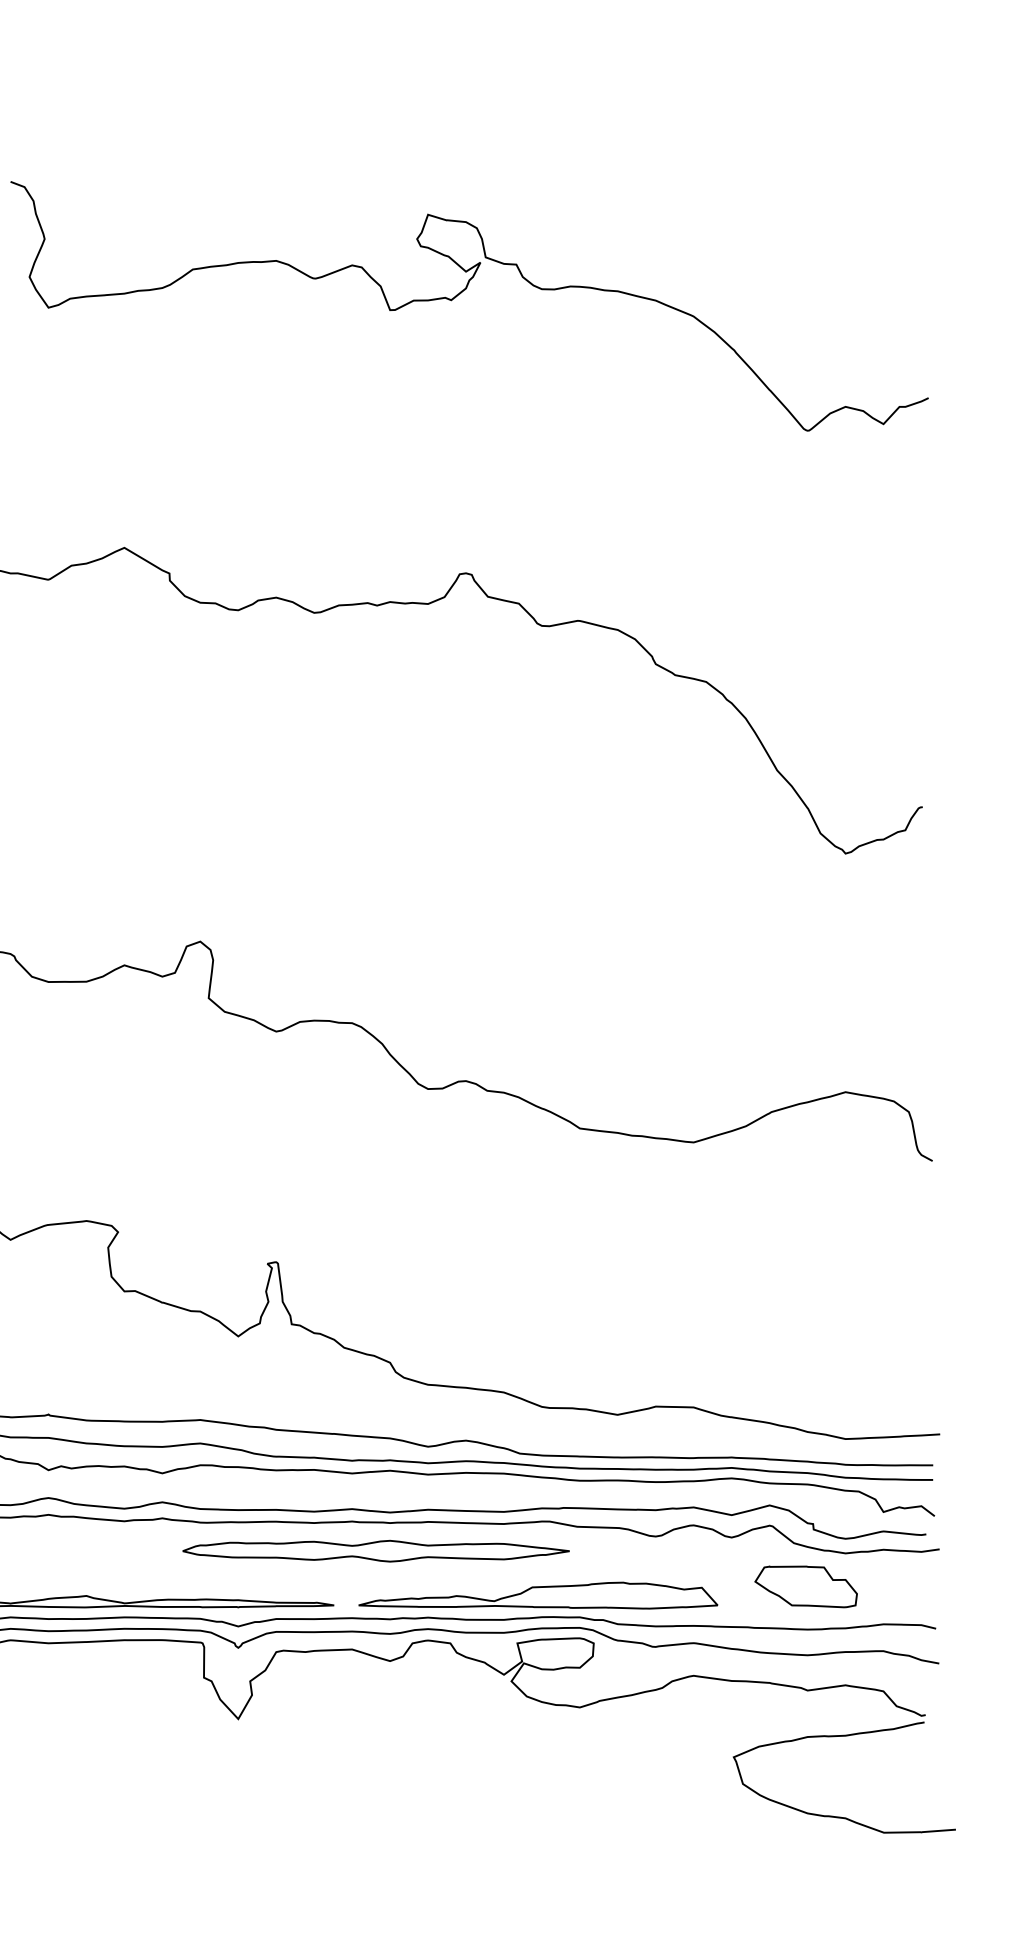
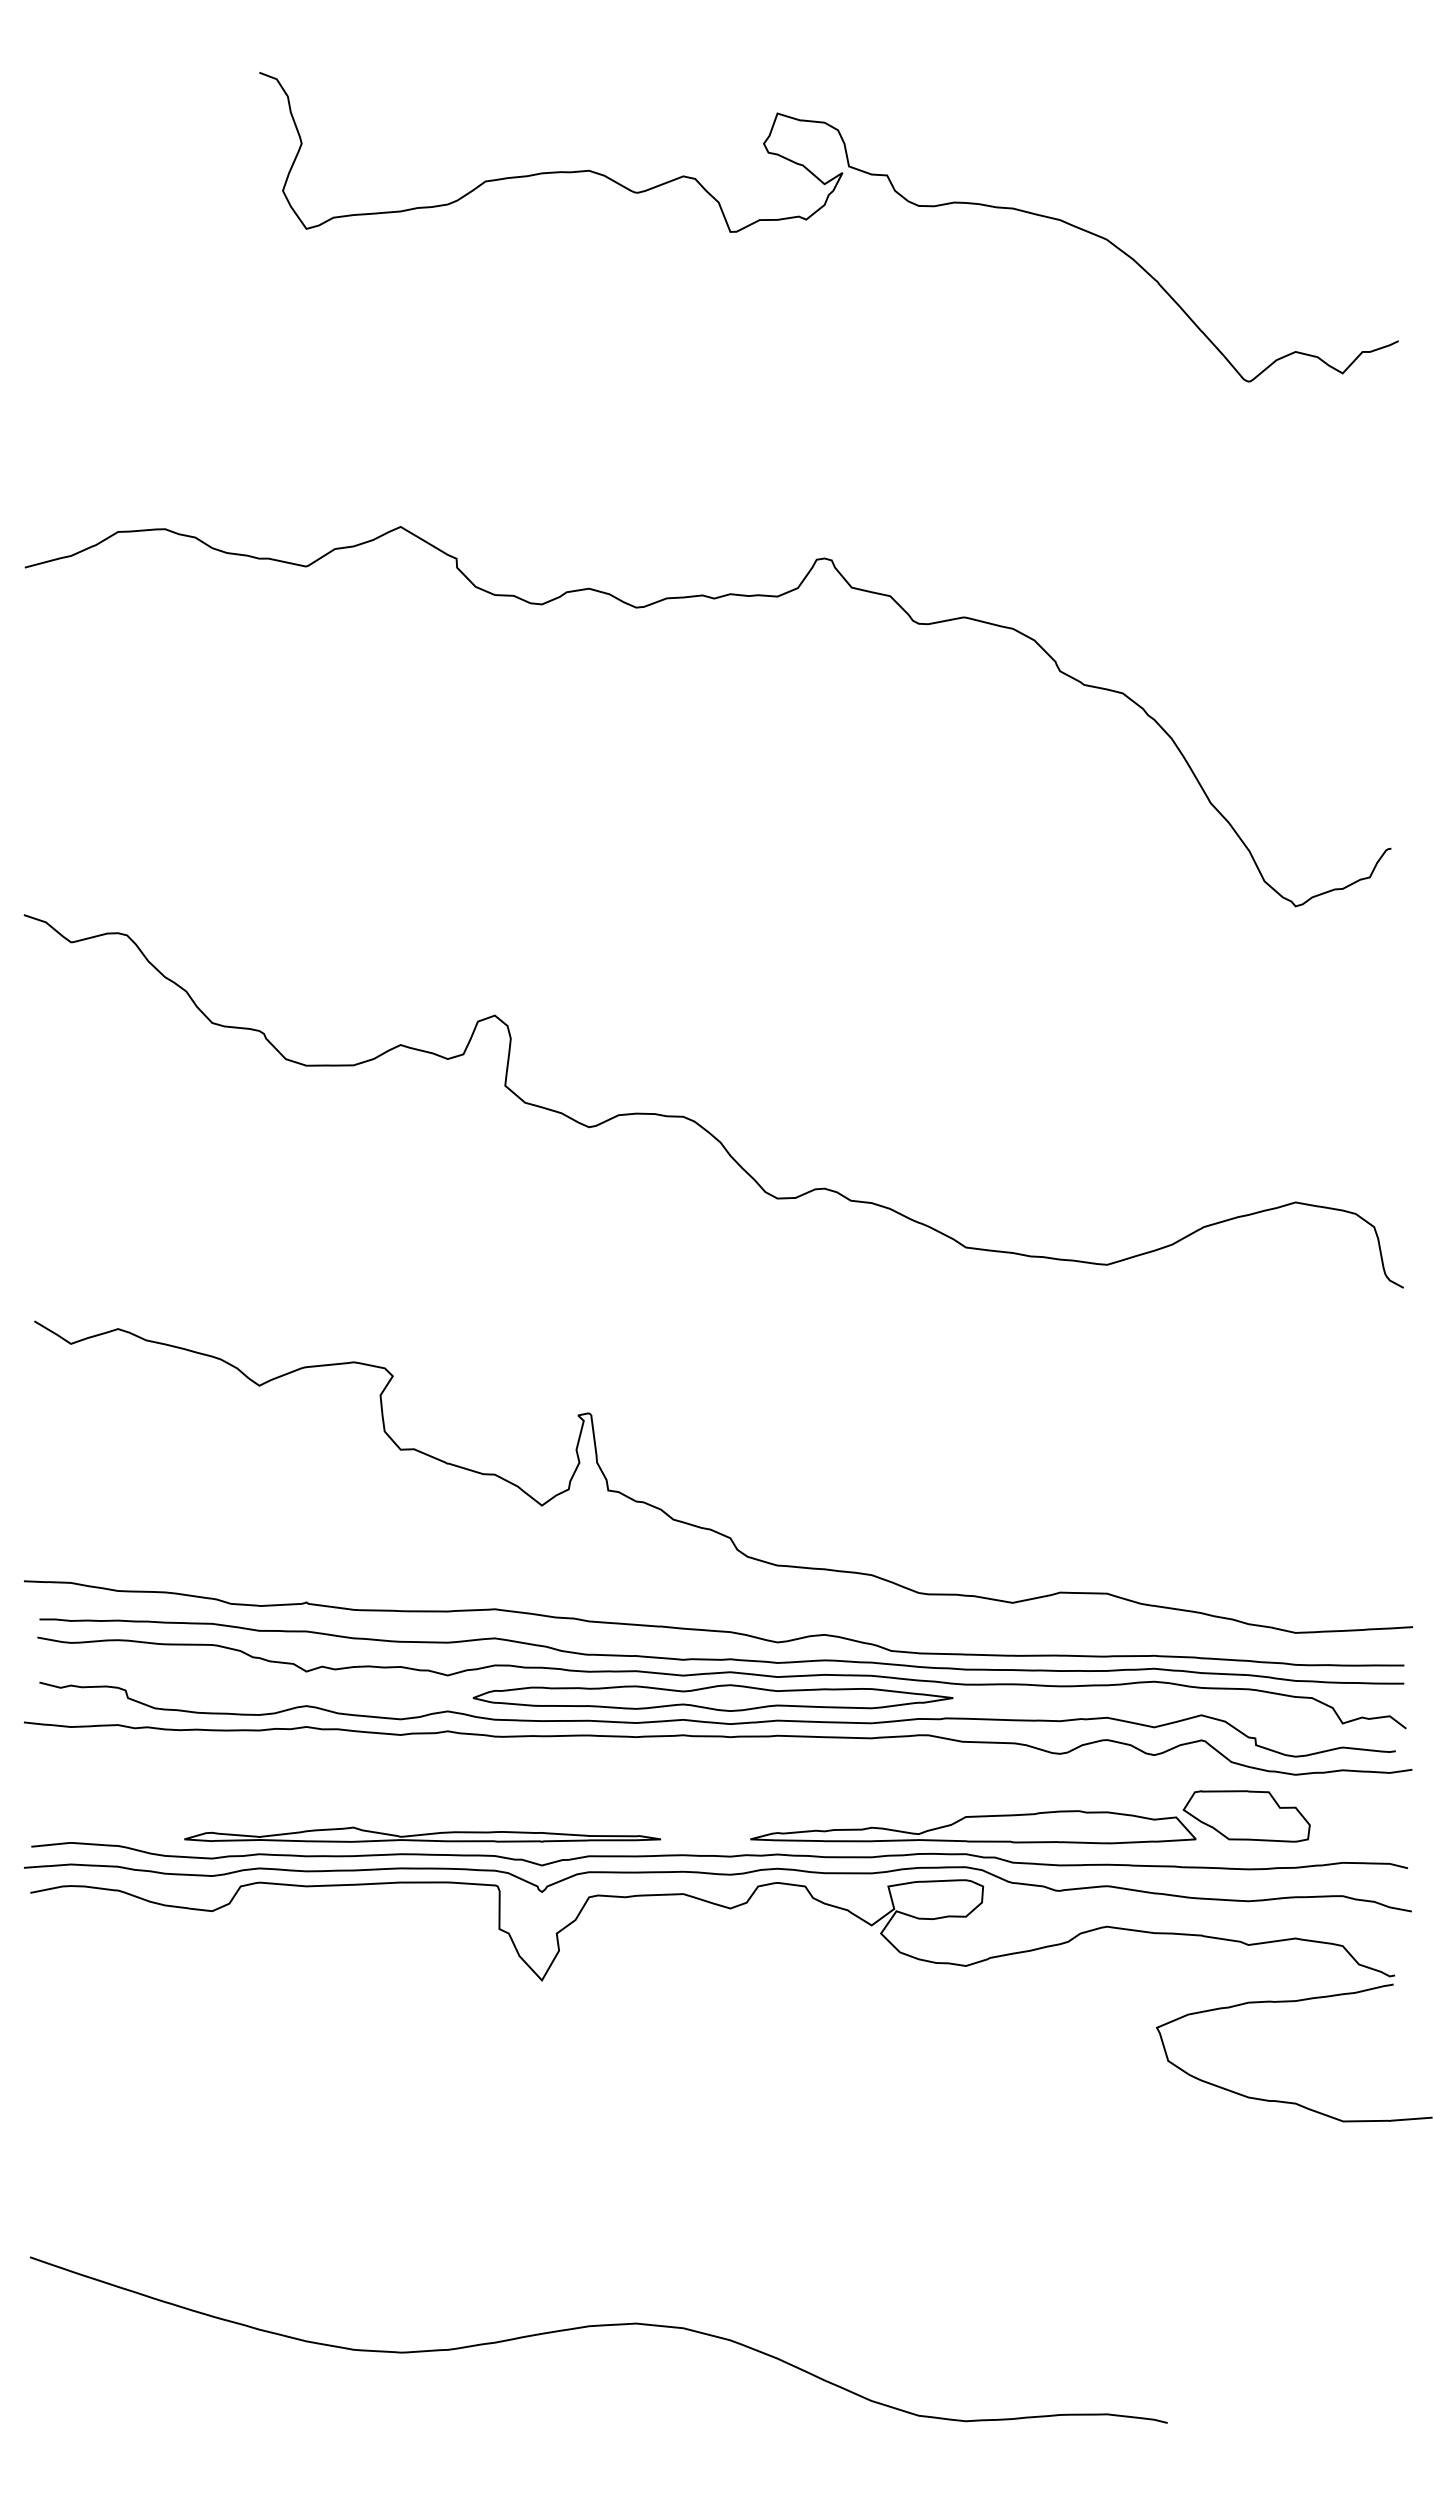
part: (375, 1550) -> (712, 1697), moved
part: (538, 1595) -> (973, 1827), moved

